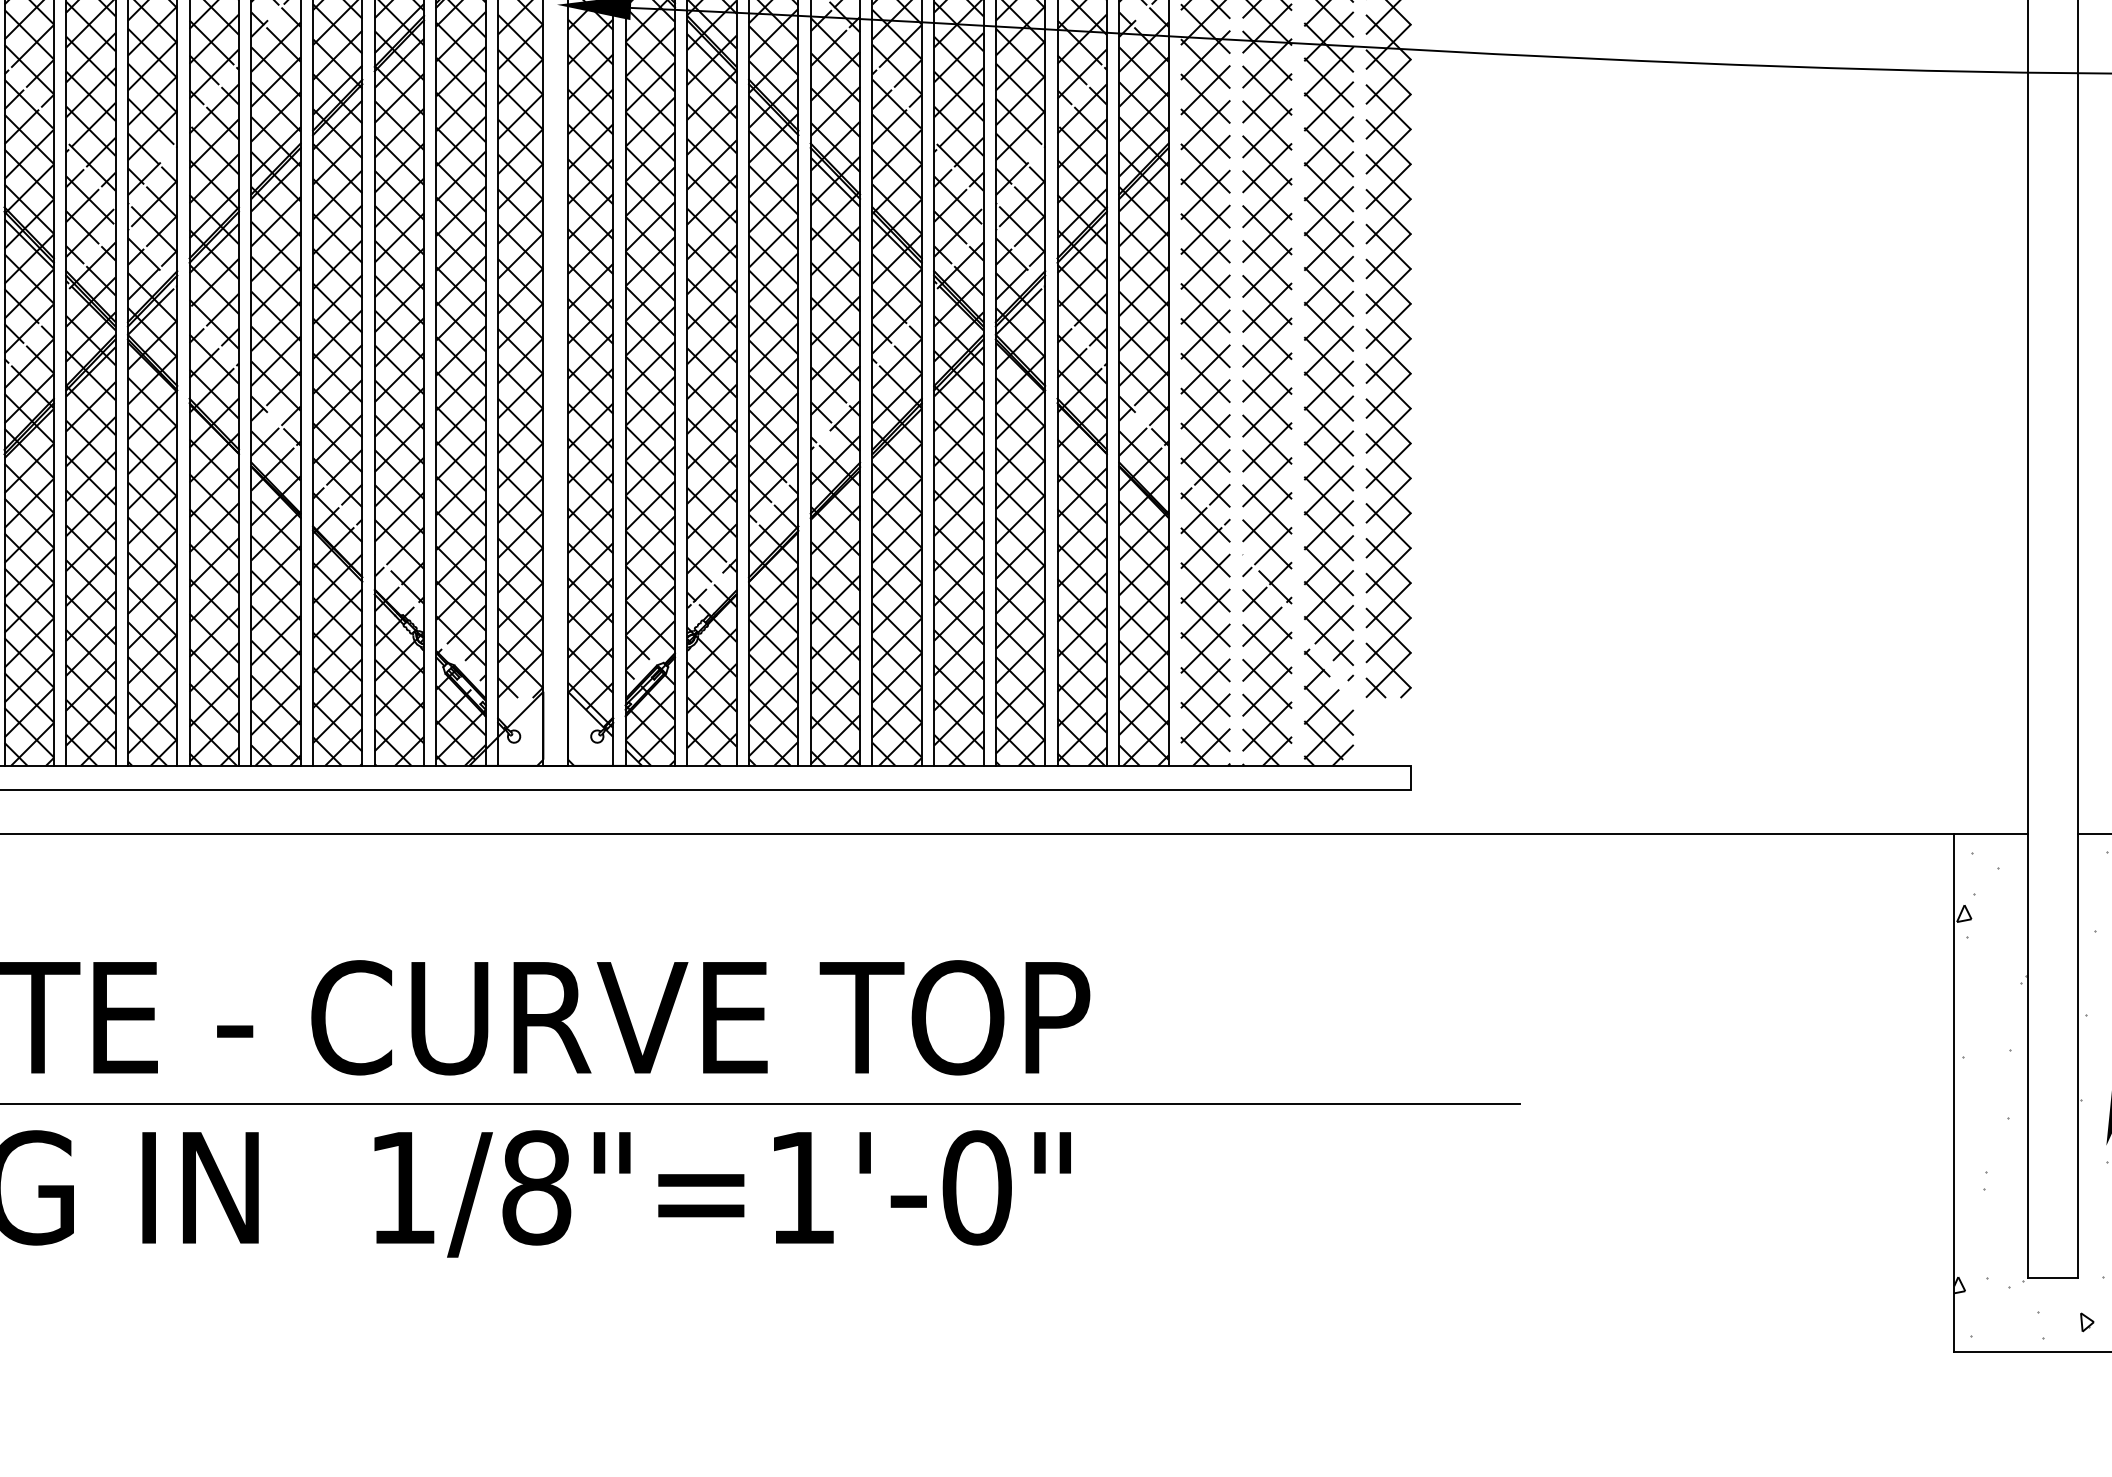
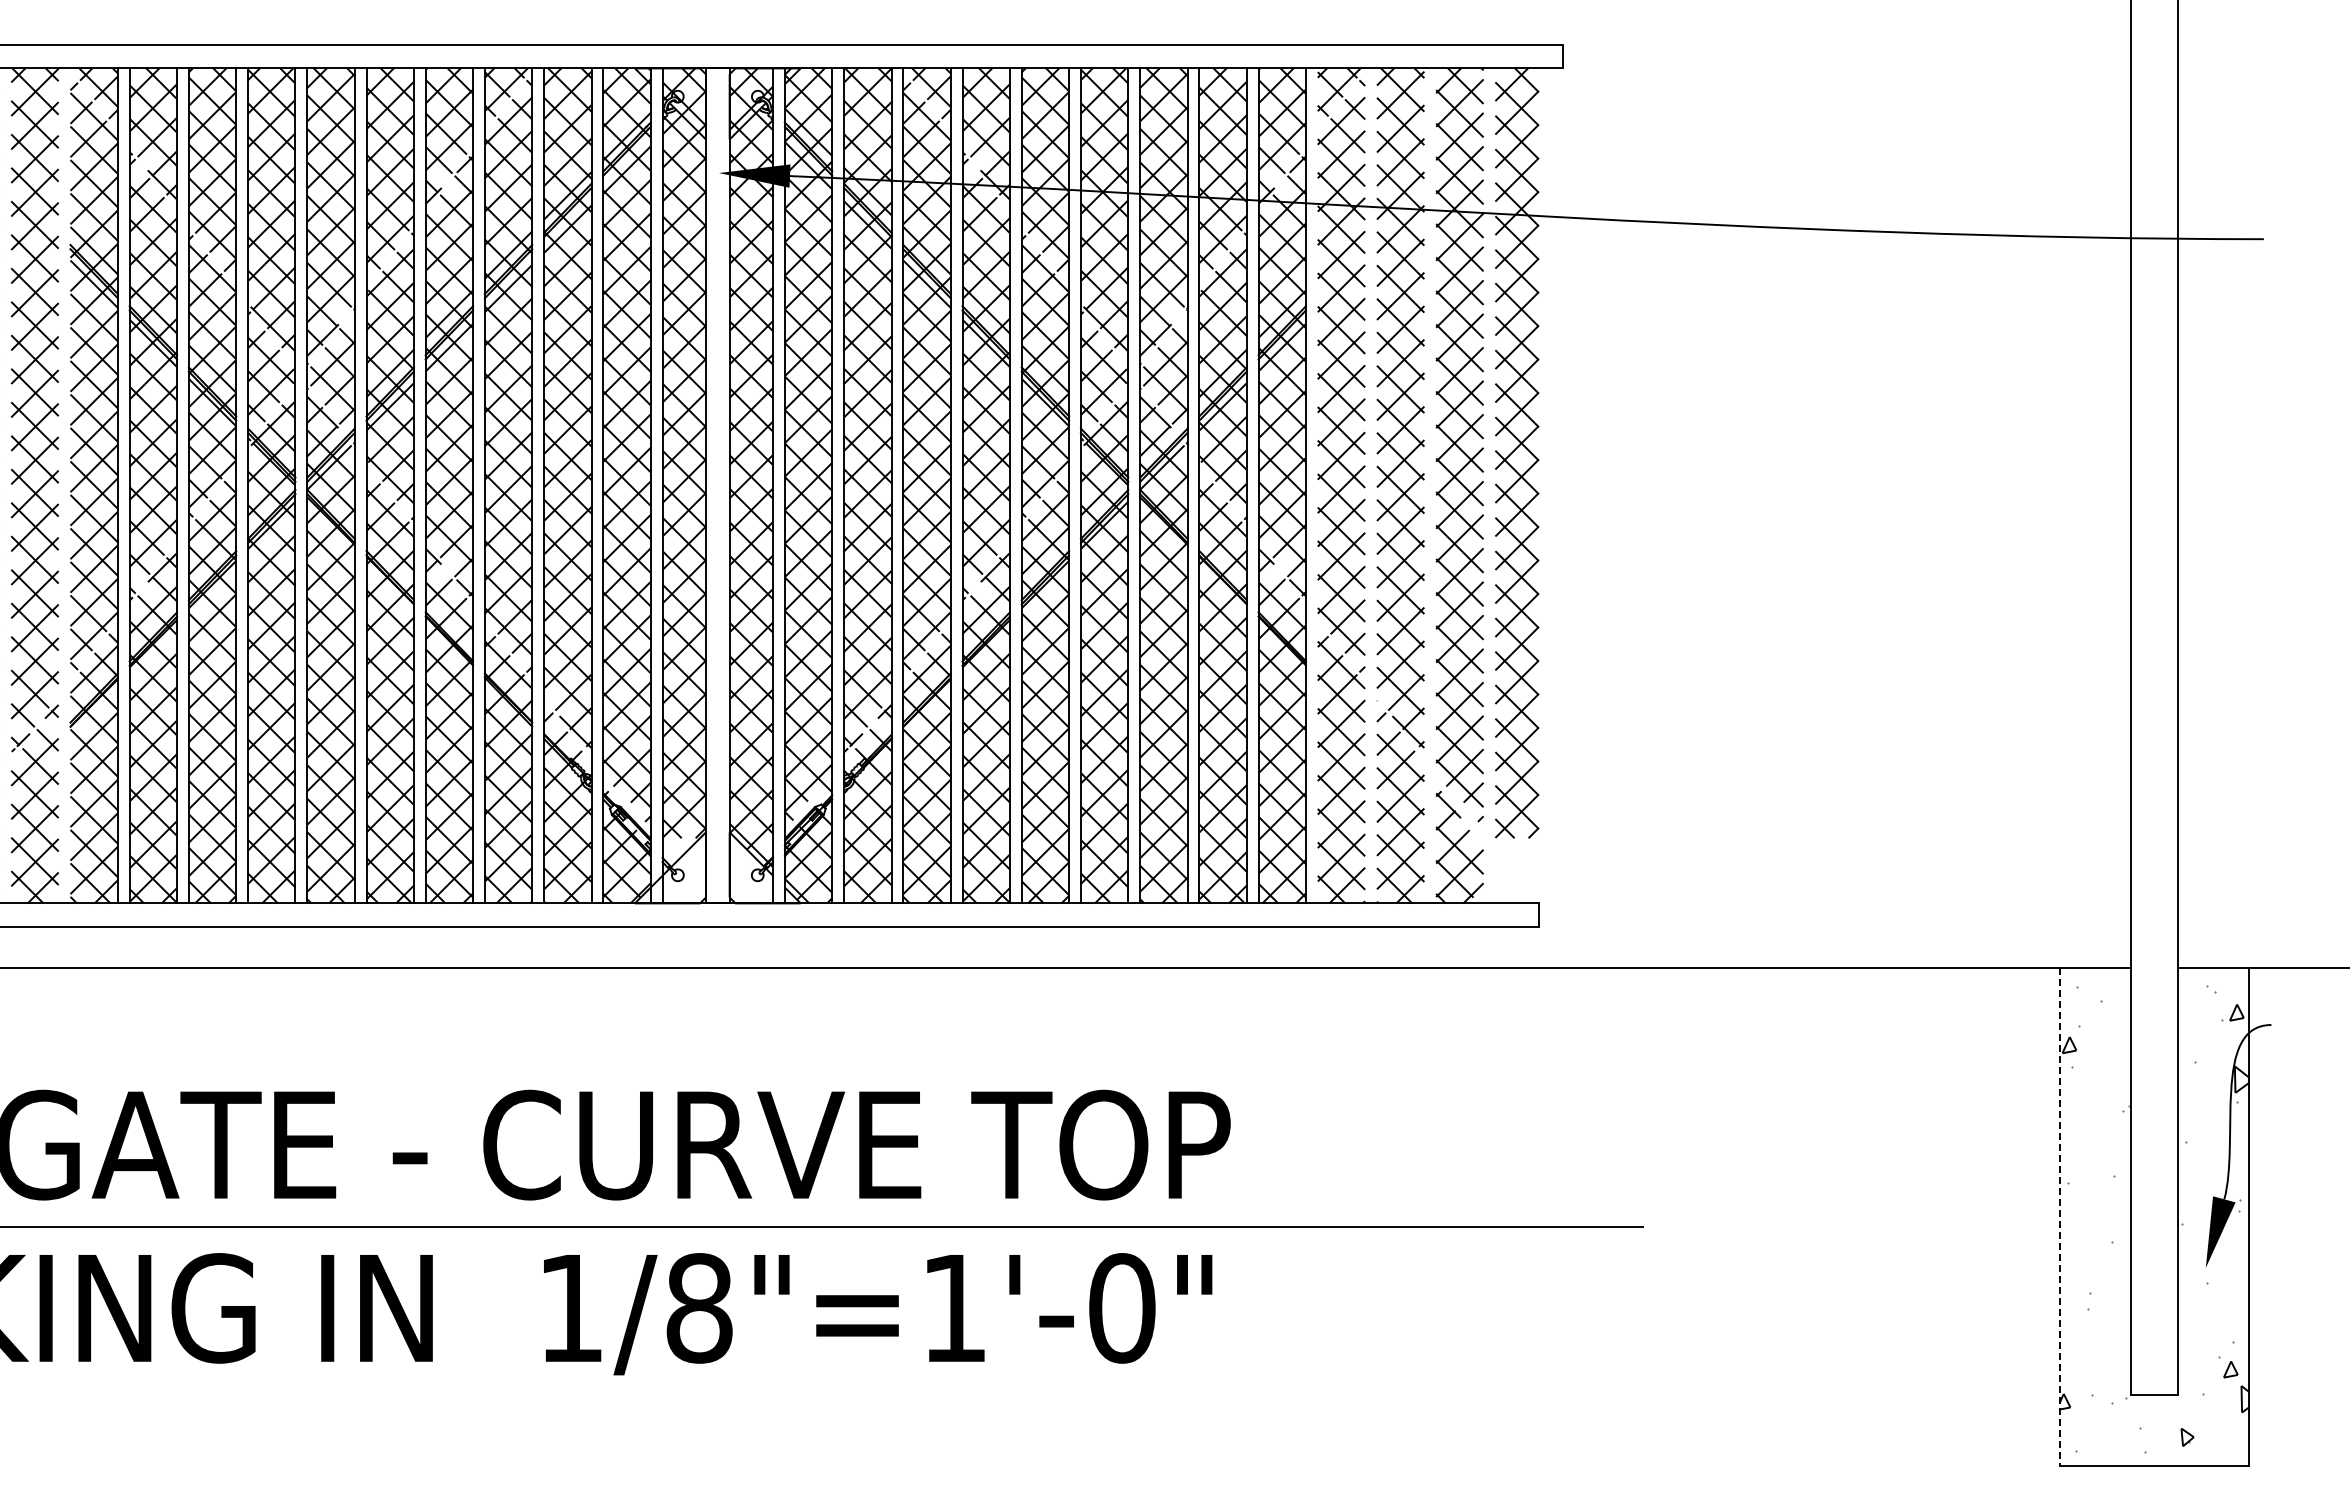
line: (1953, 1093) -> (2059, 1217), solid -> dashed

